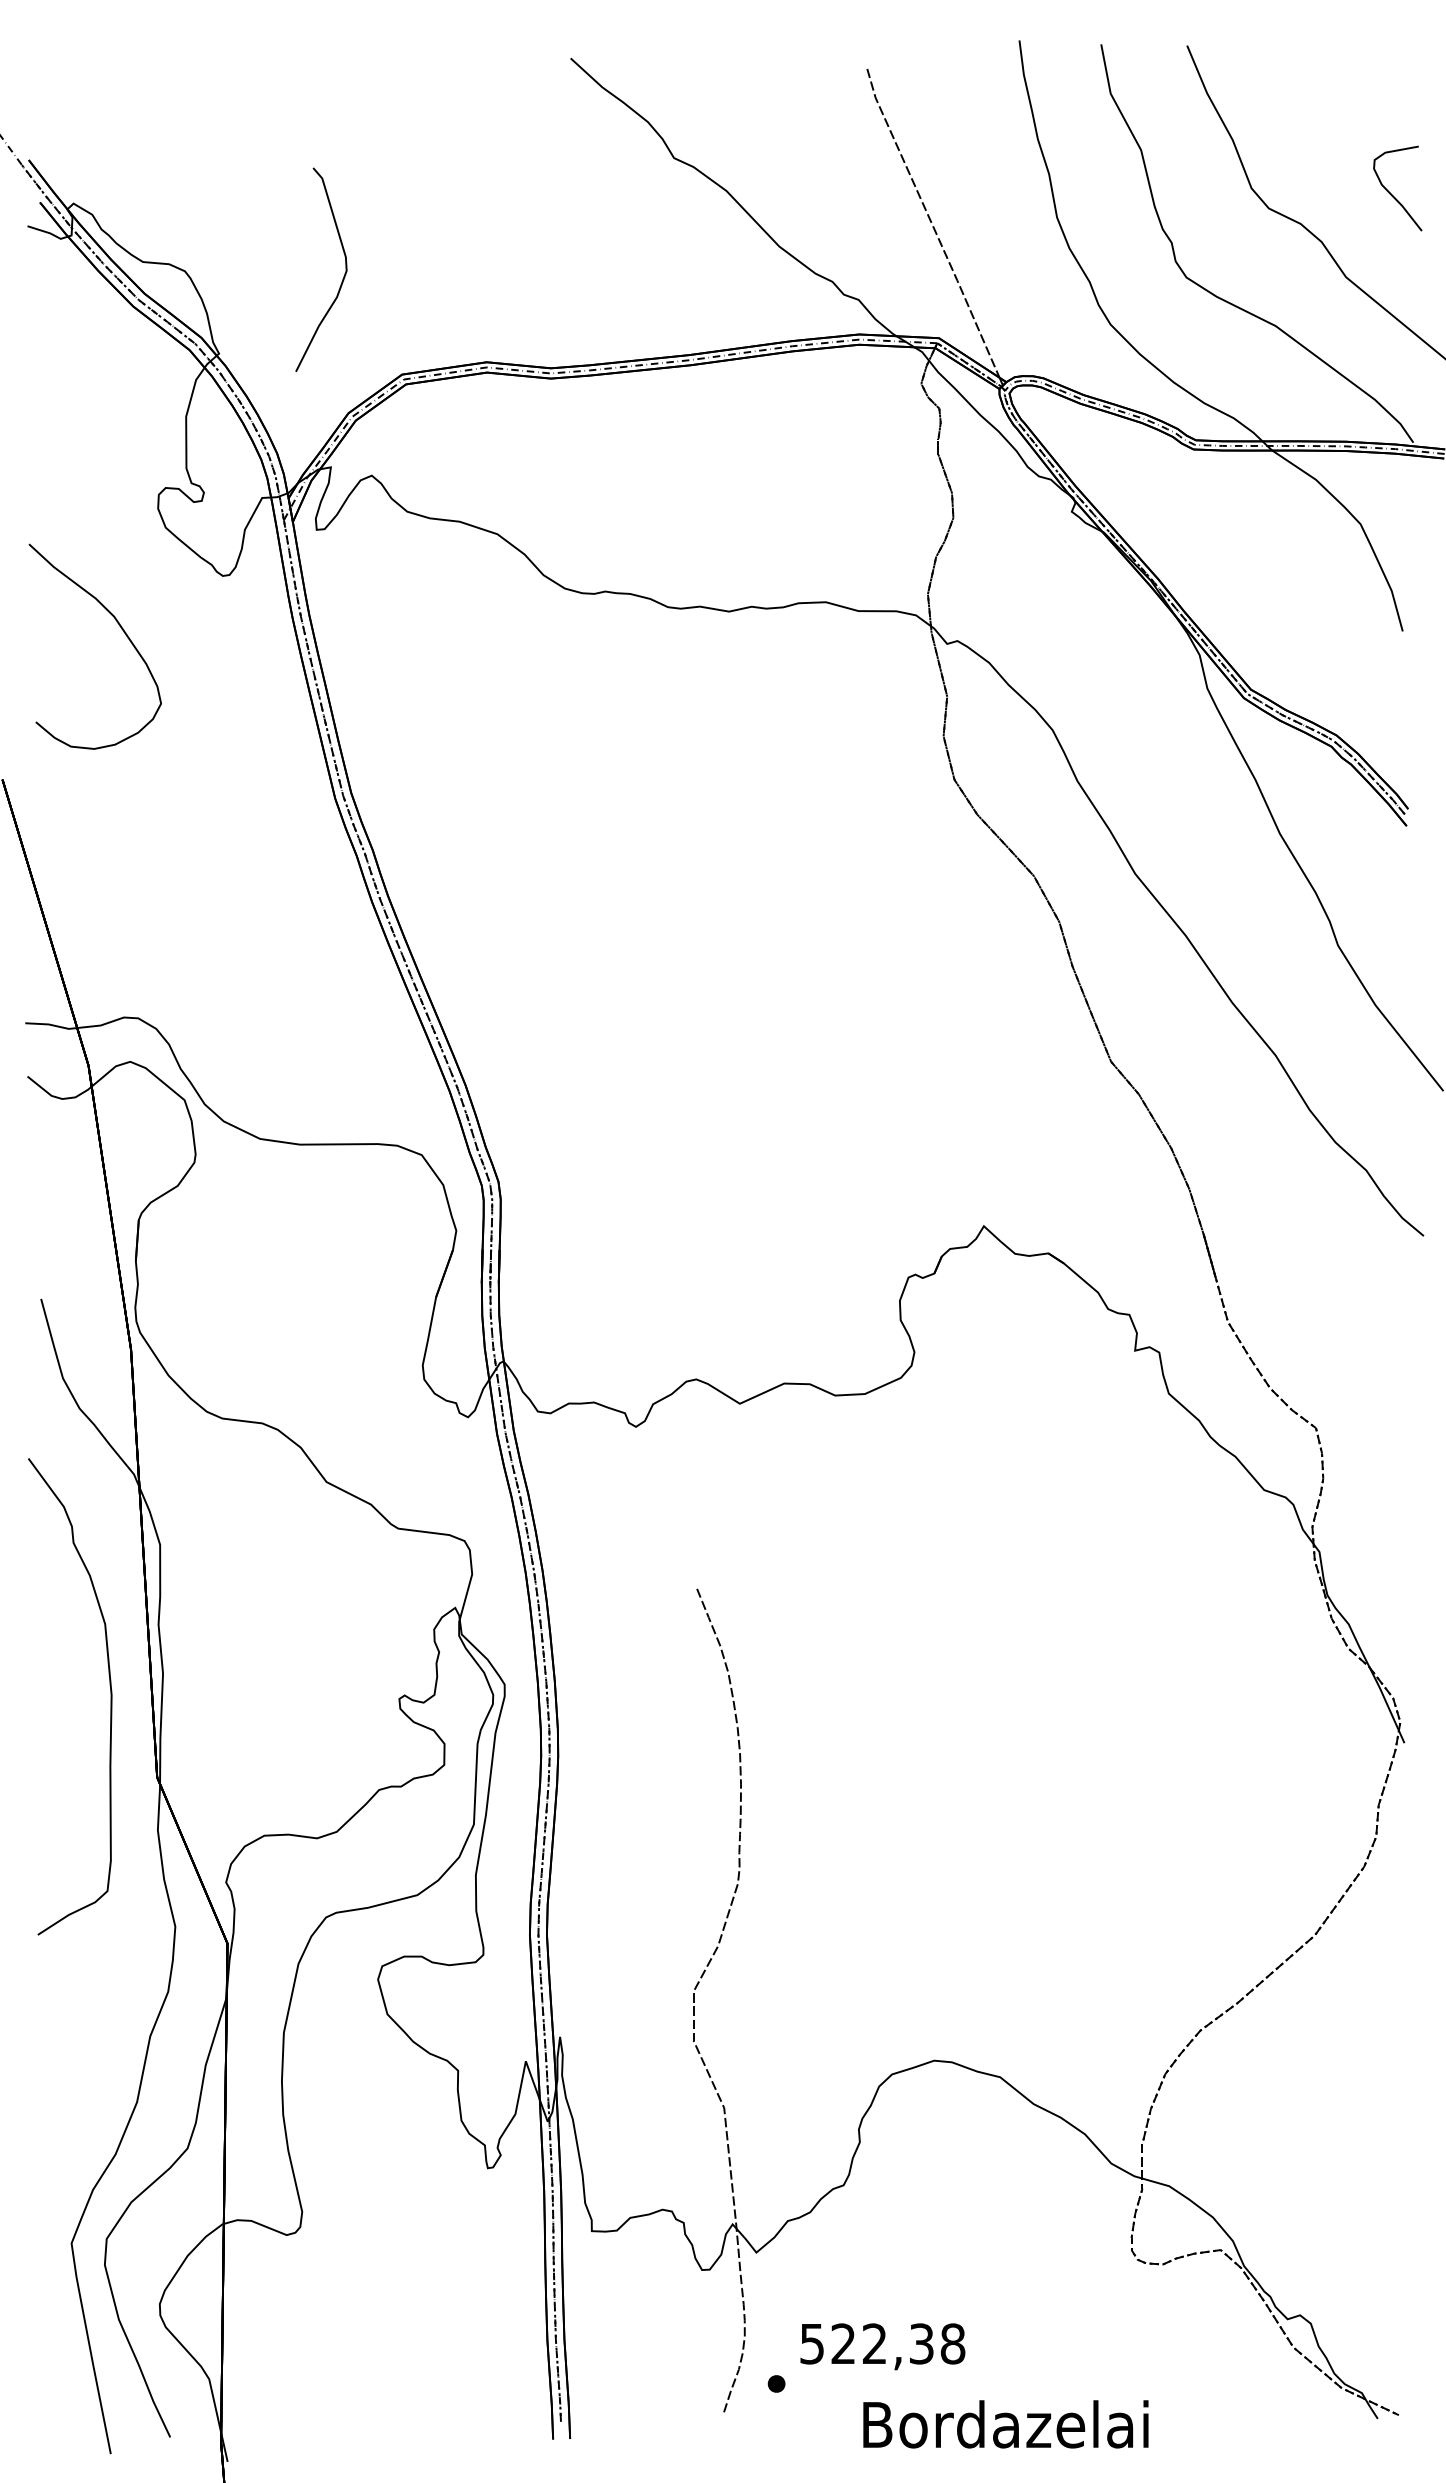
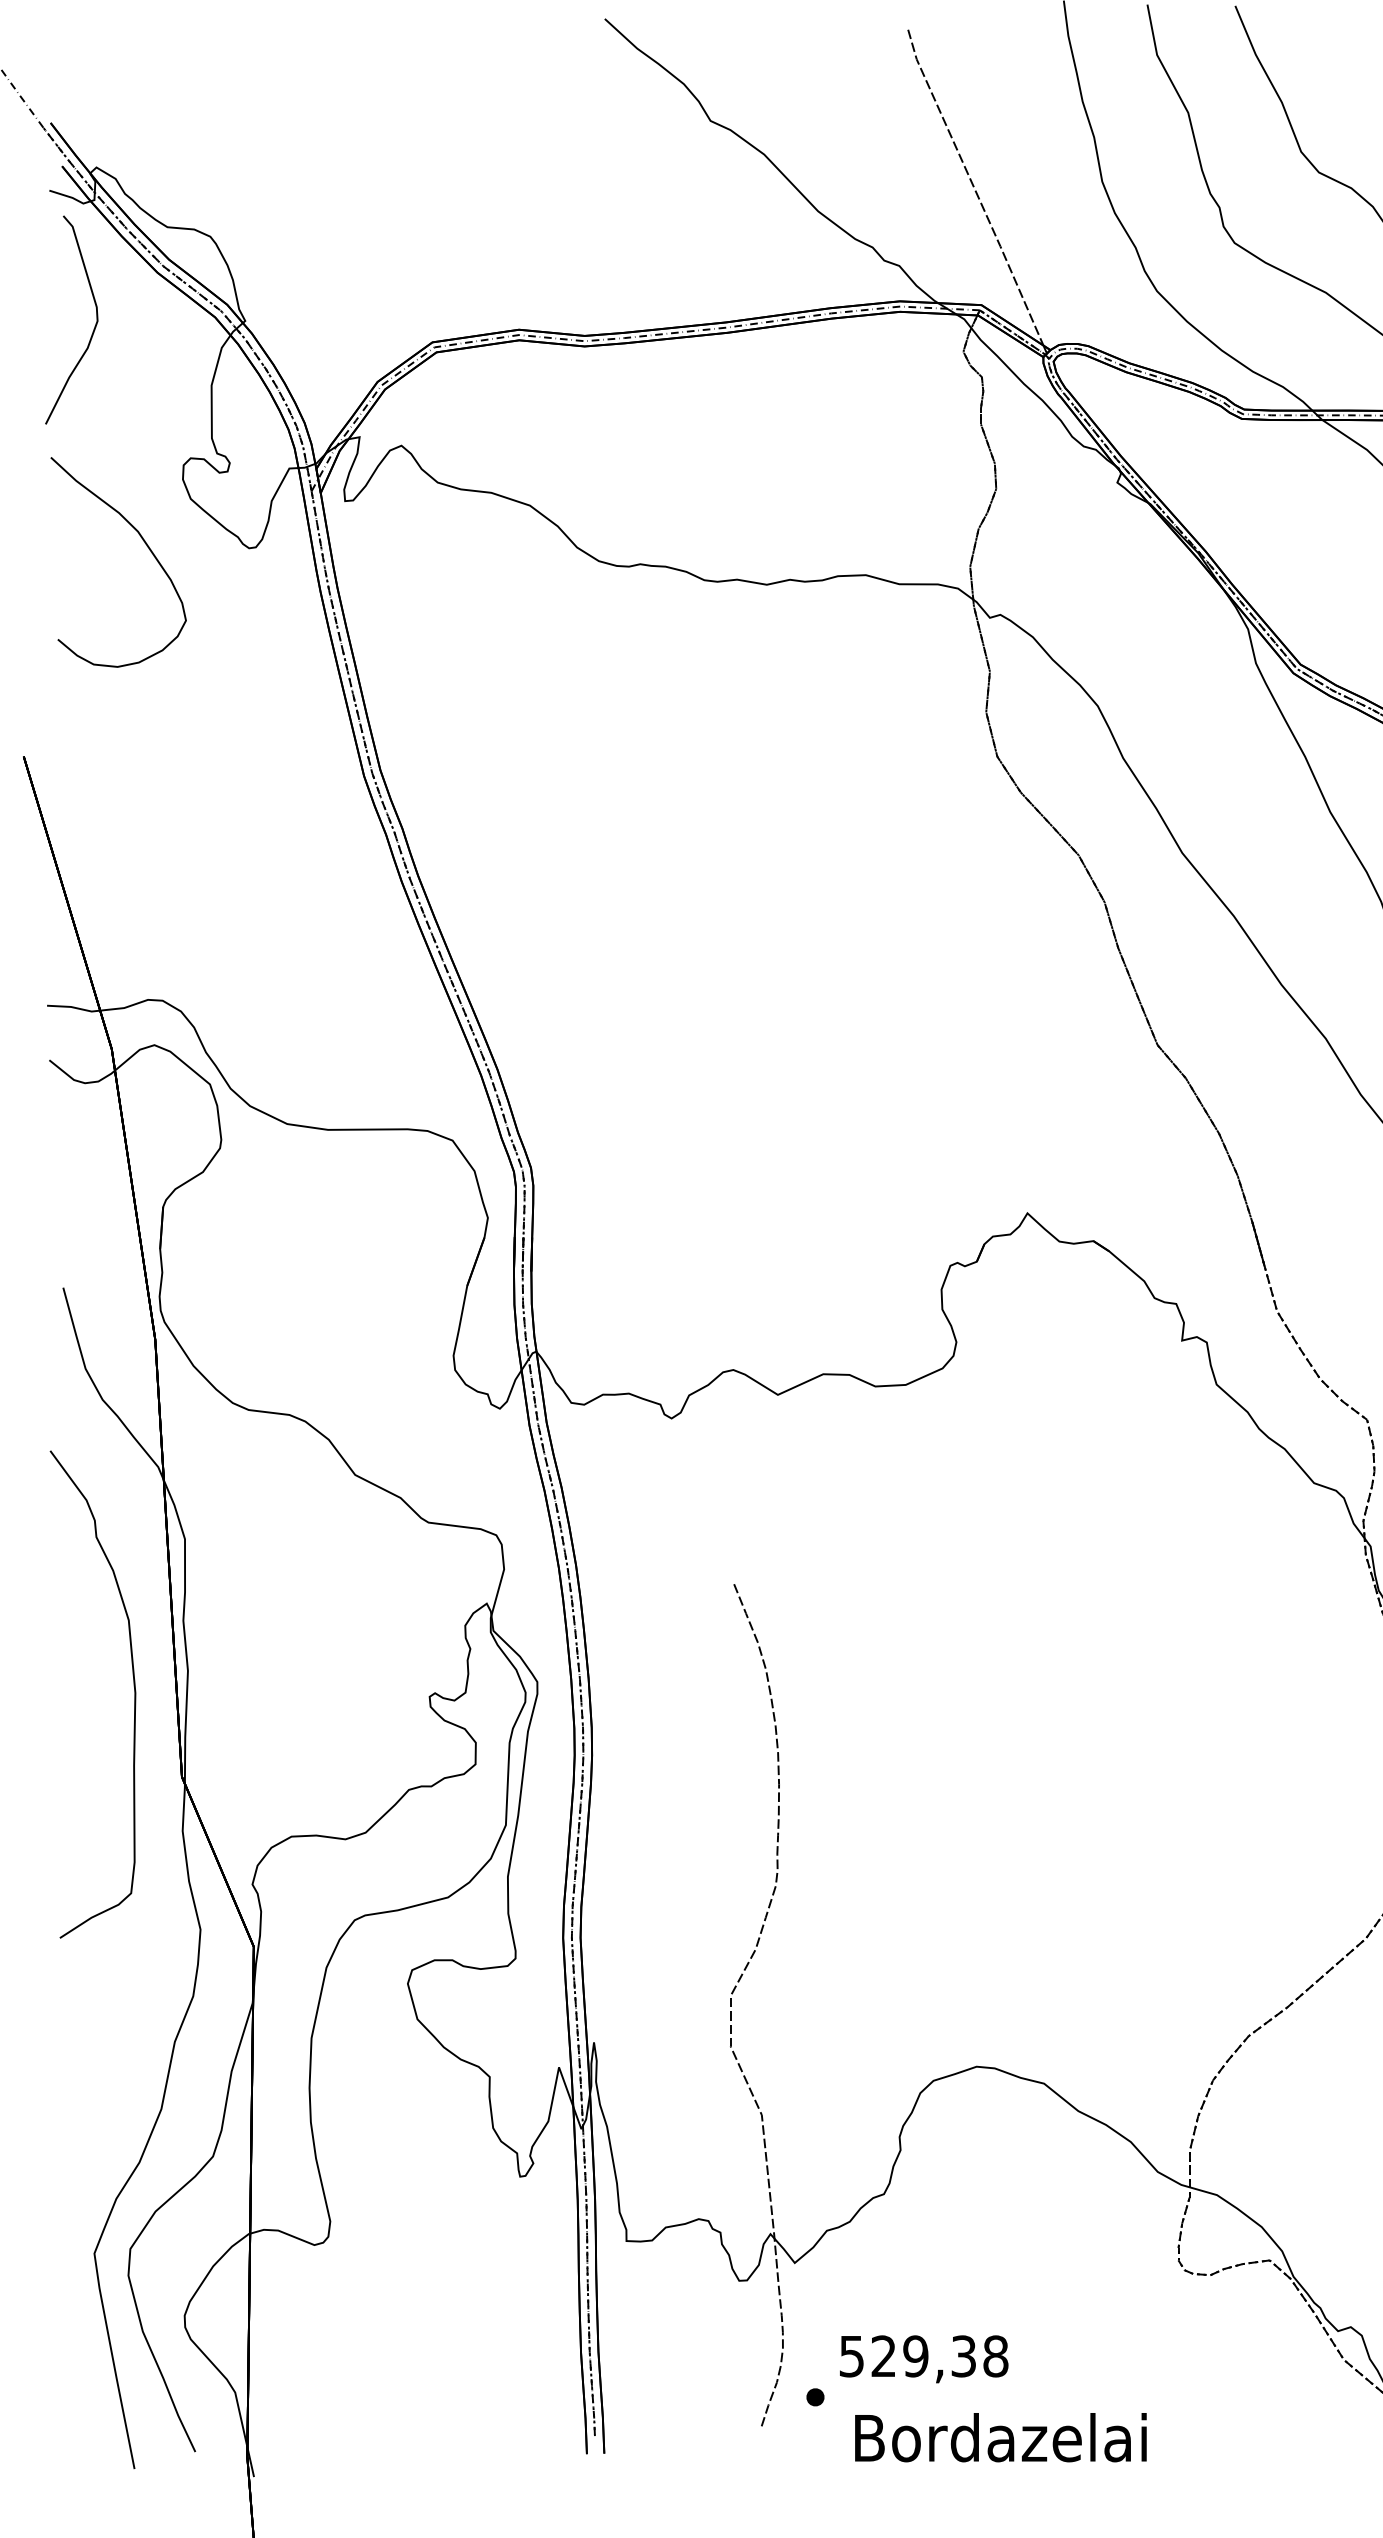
curve: (342, 278) -> (93, 328), moved
curve: (121, 629) -> (145, 544), moved
text: (874, 2343) -> (915, 2355), 522,38 -> 529,38
text: (1005, 2424) -> (1000, 2437), moved

